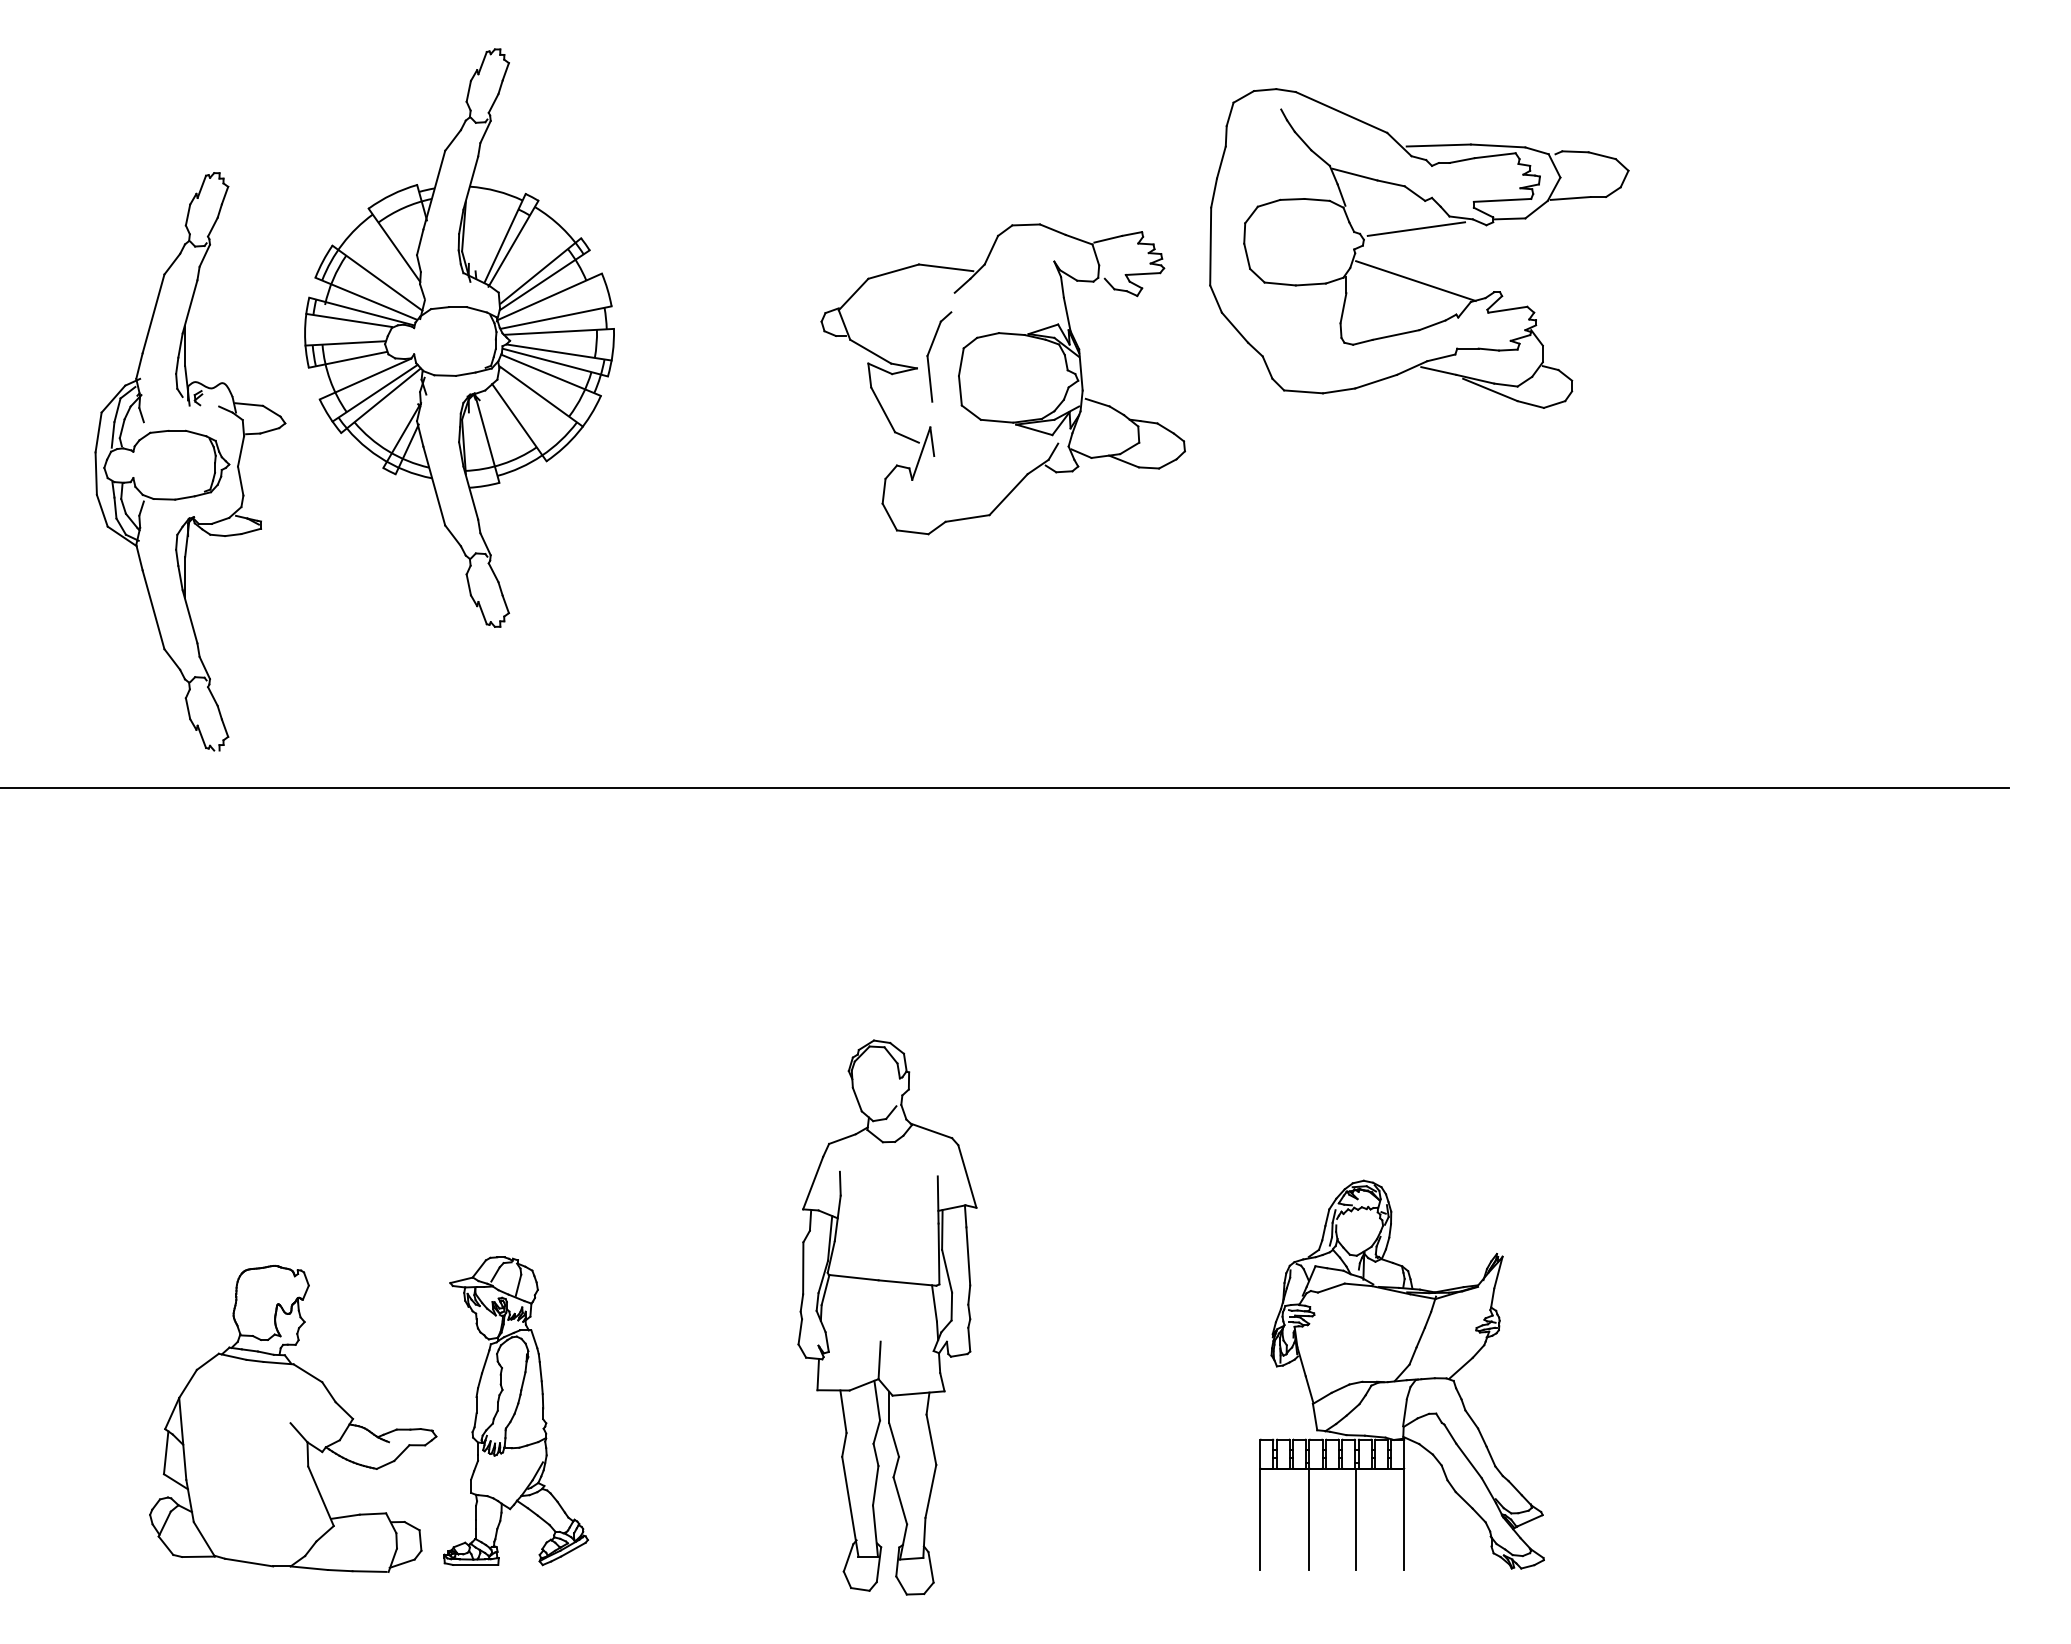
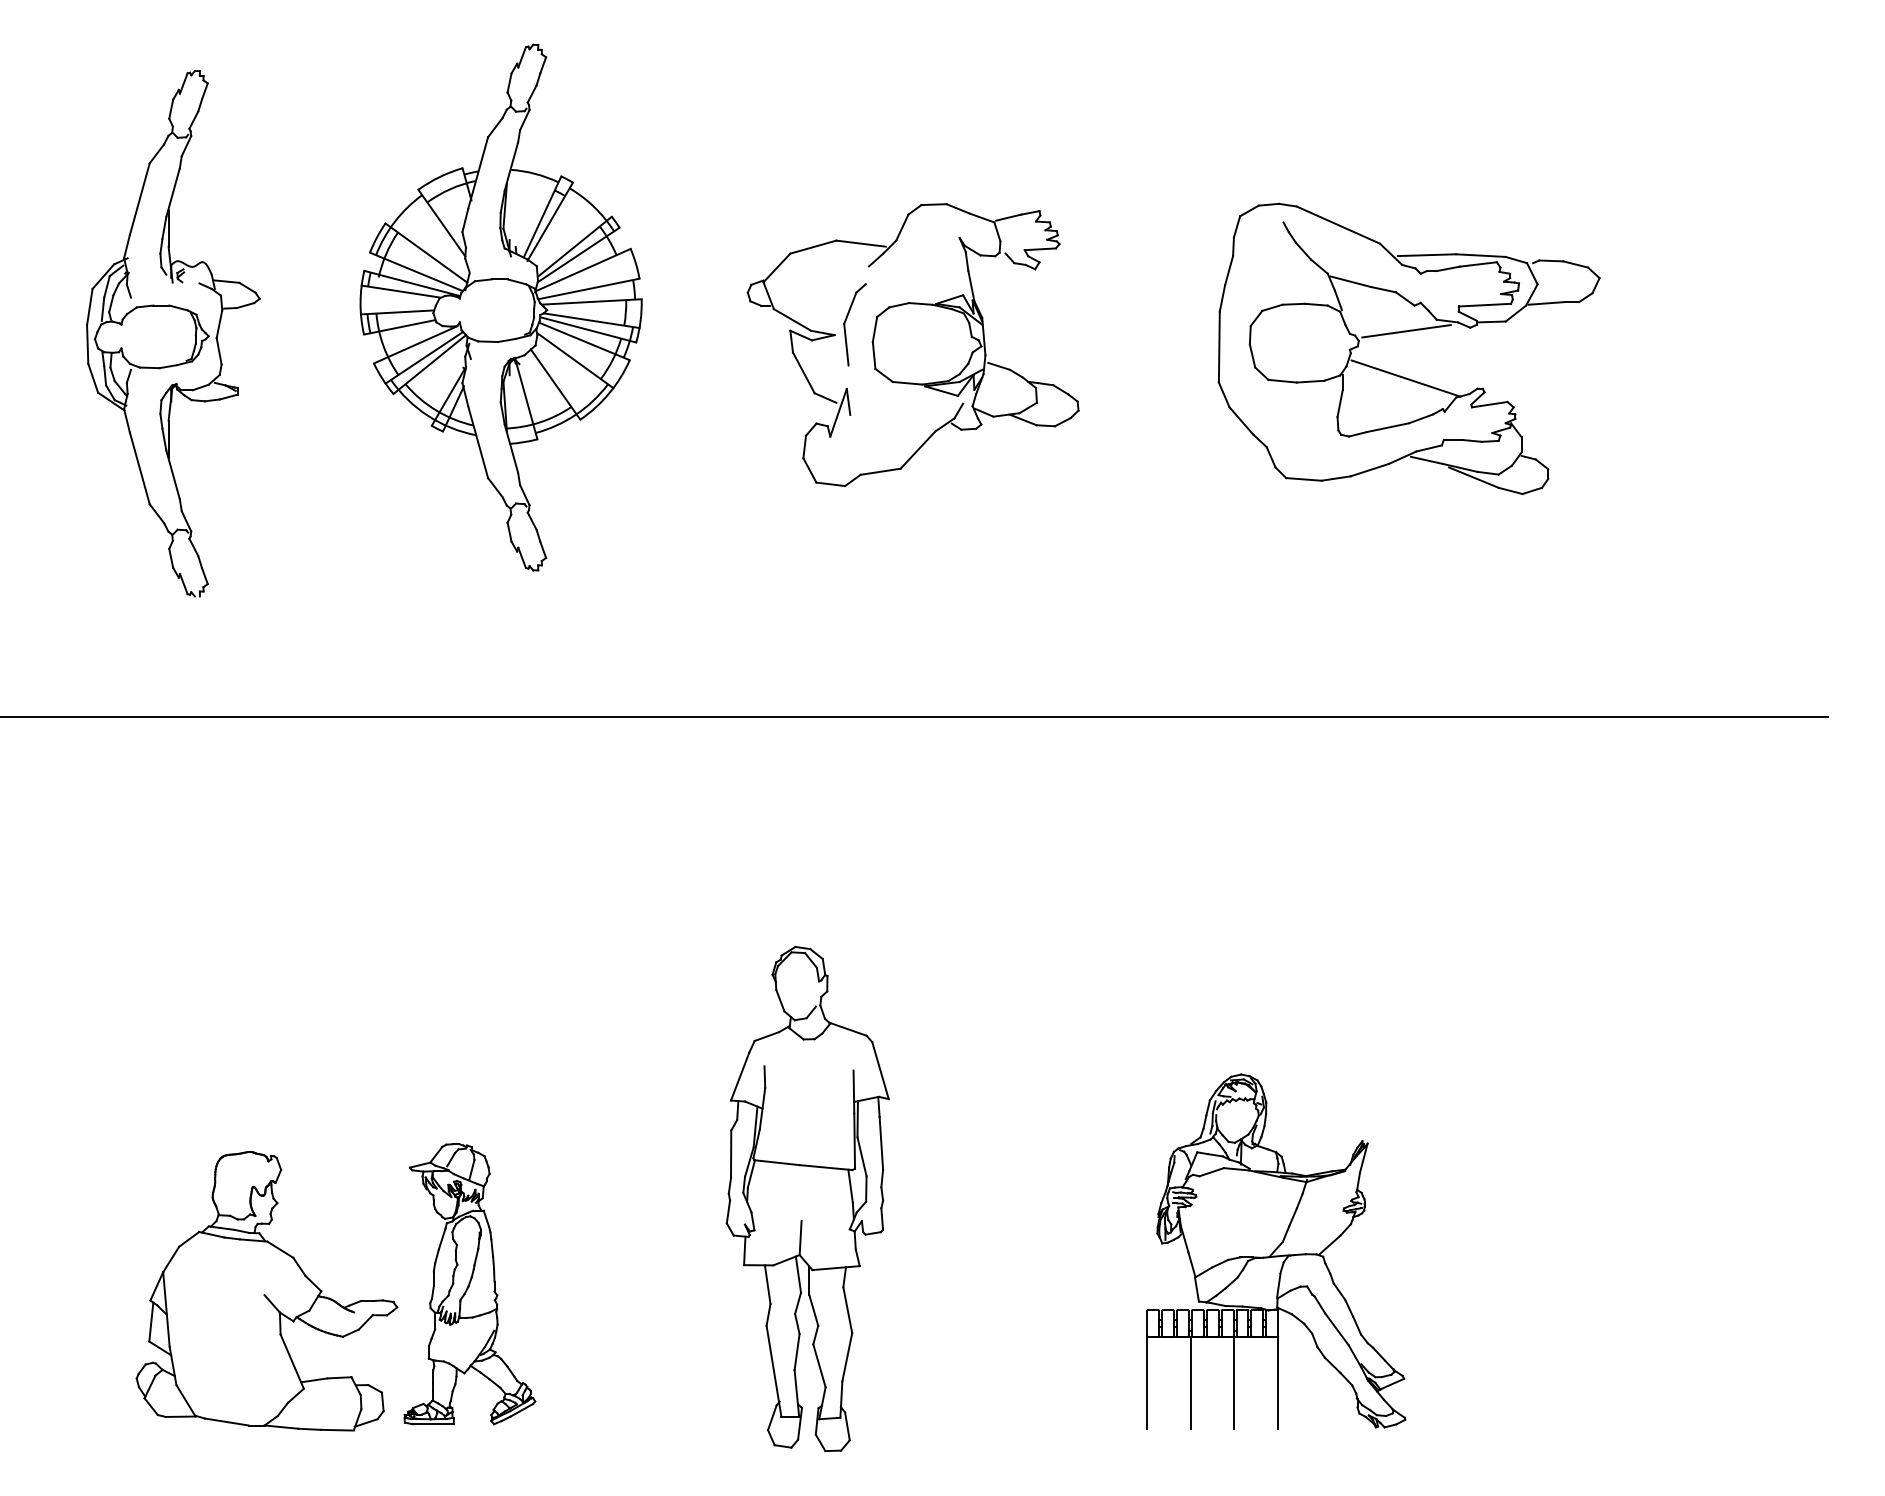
part: (1415, 230) -> (1405, 332), moved
part: (459, 337) -> (501, 307), moved
part: (190, 461) -> (173, 333), moved

